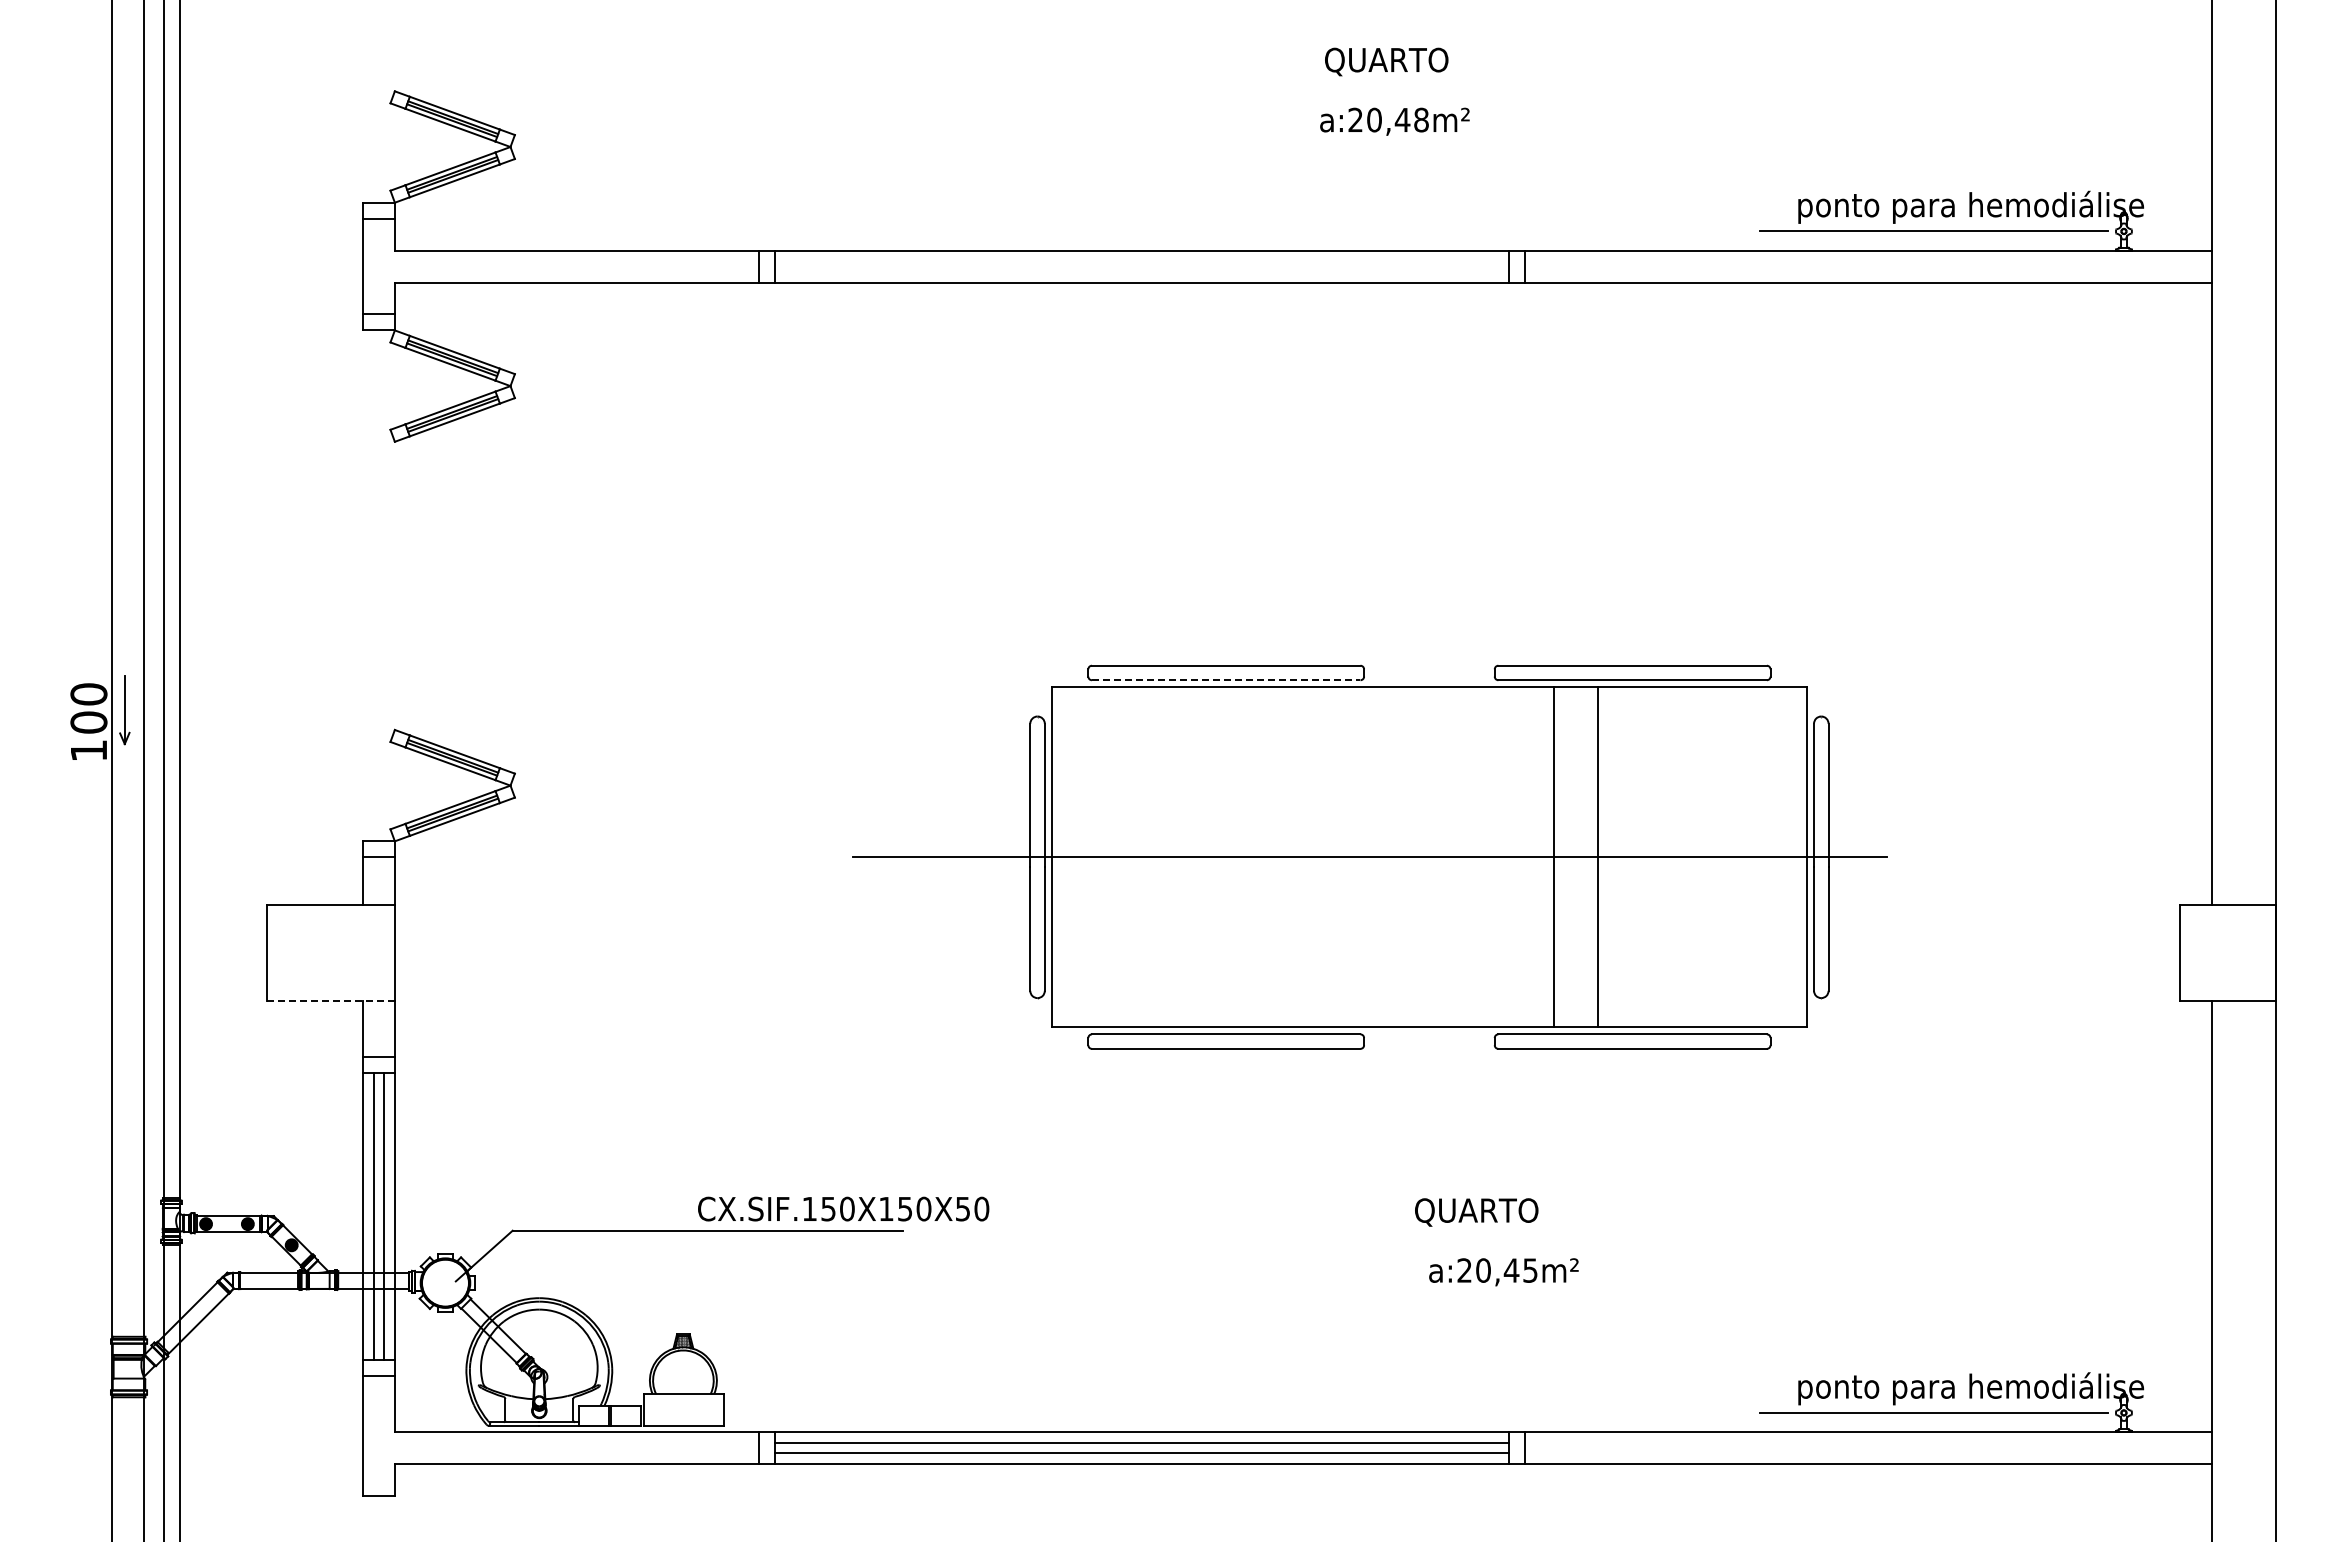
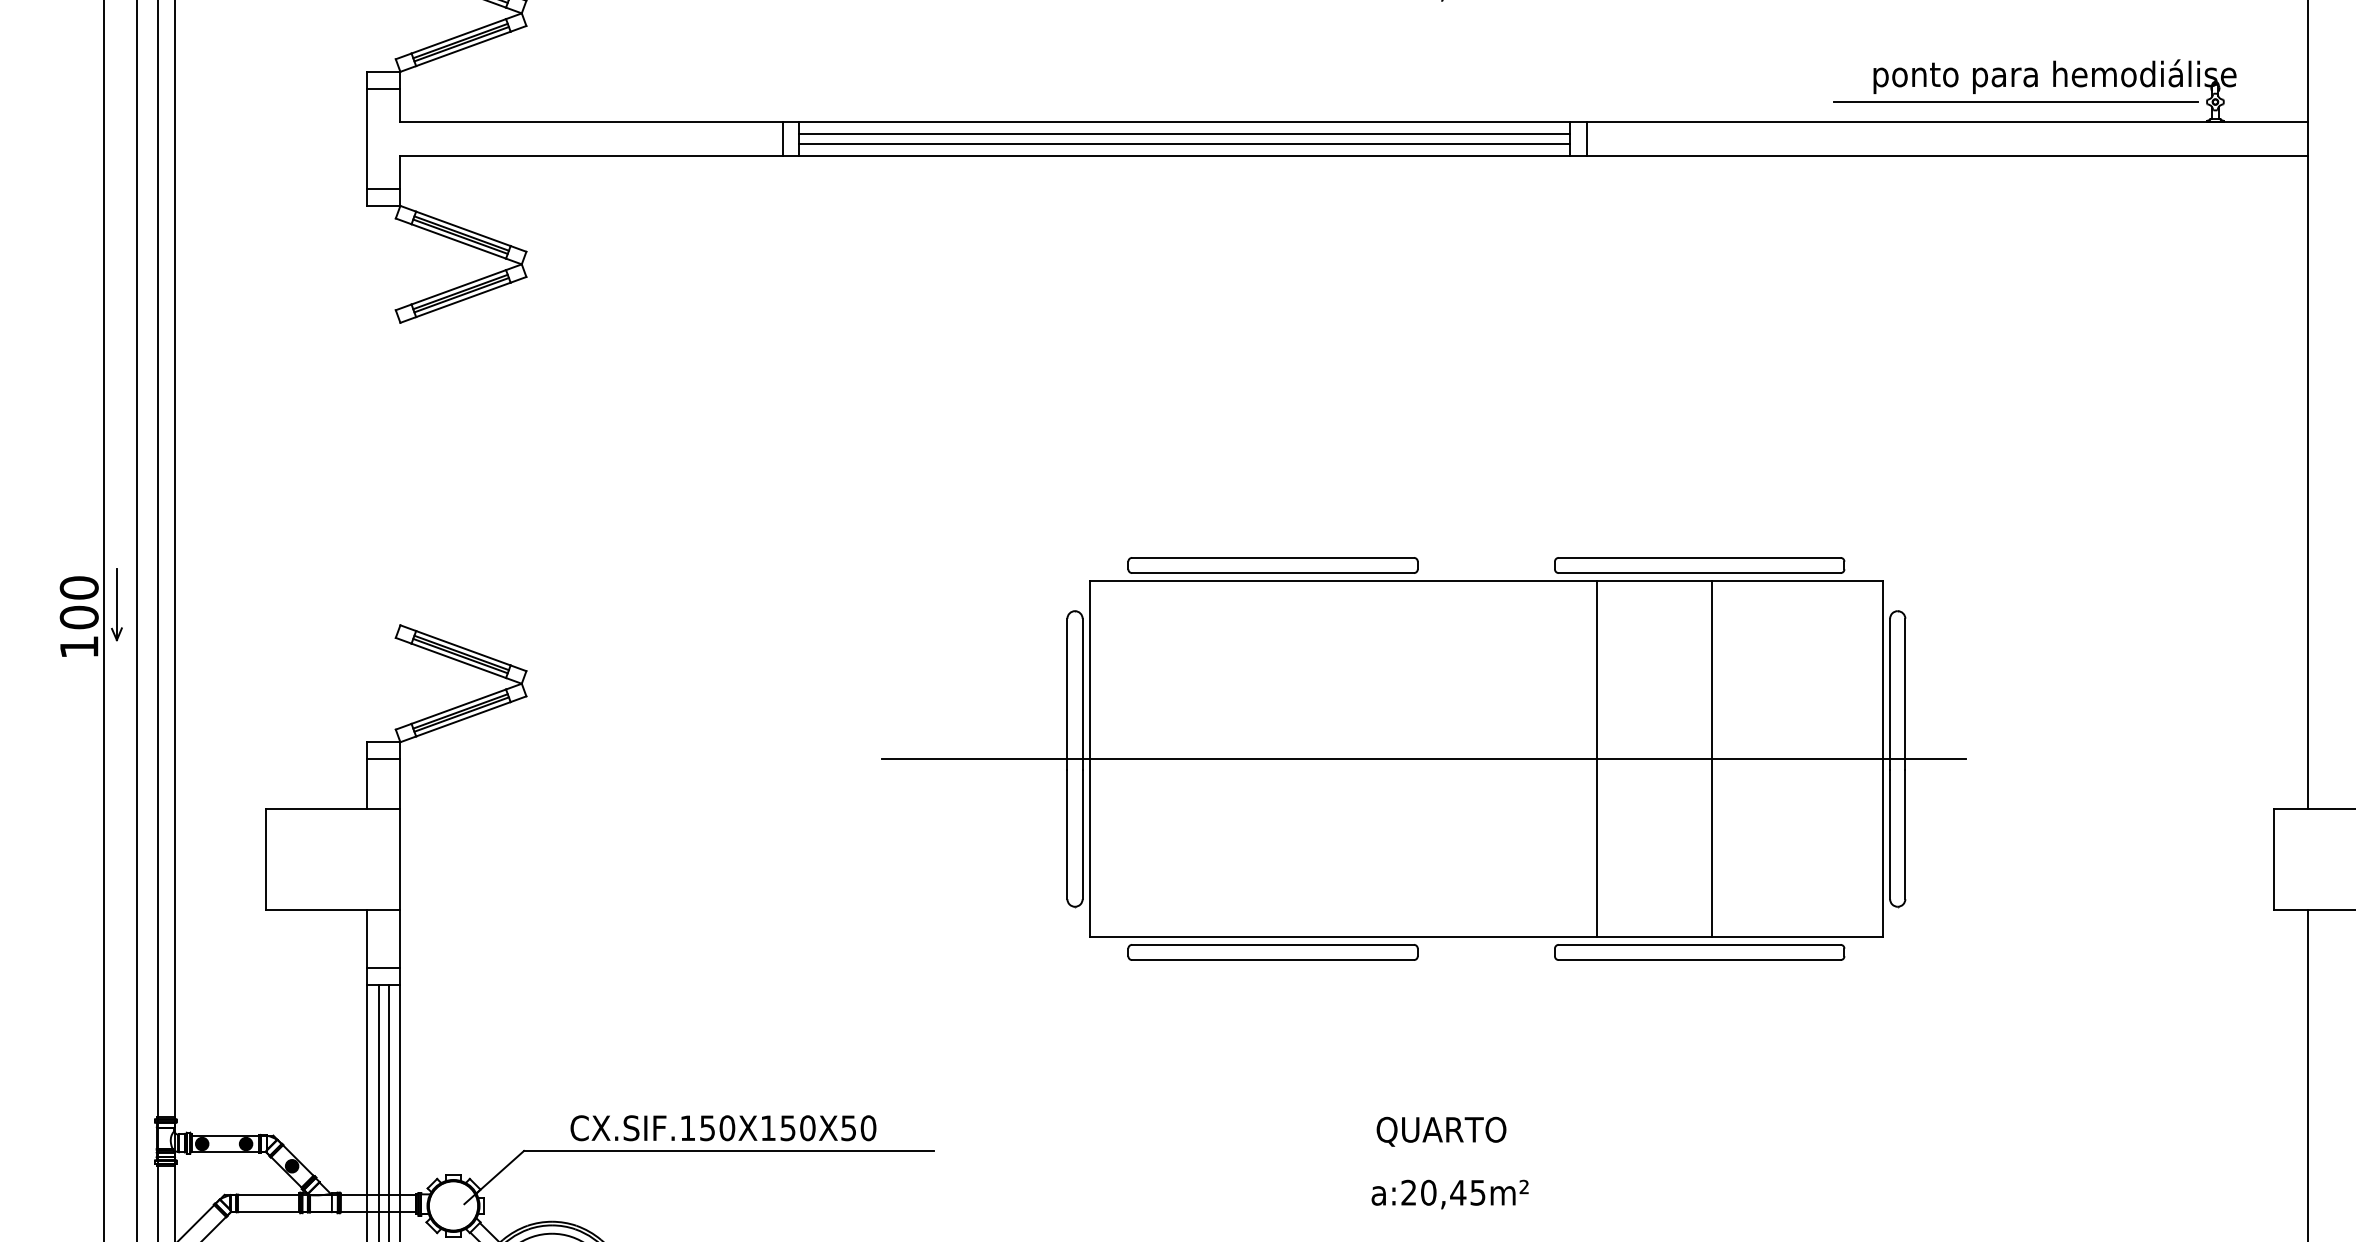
line: (1141, 261) -> (1184, 133), added
line: (1141, 271) -> (1184, 144), added
line: (1226, 680) -> (1273, 573), dashed -> solid
line: (1554, 857) -> (1712, 759), moved
line: (1598, 857) -> (1597, 759), moved
line: (331, 1001) -> (333, 910), dashed -> solid
text: (843, 1208) -> (723, 1127), moved
text: (1476, 1212) -> (1441, 1131), moved
text: (1503, 1272) -> (1449, 1194), moved

